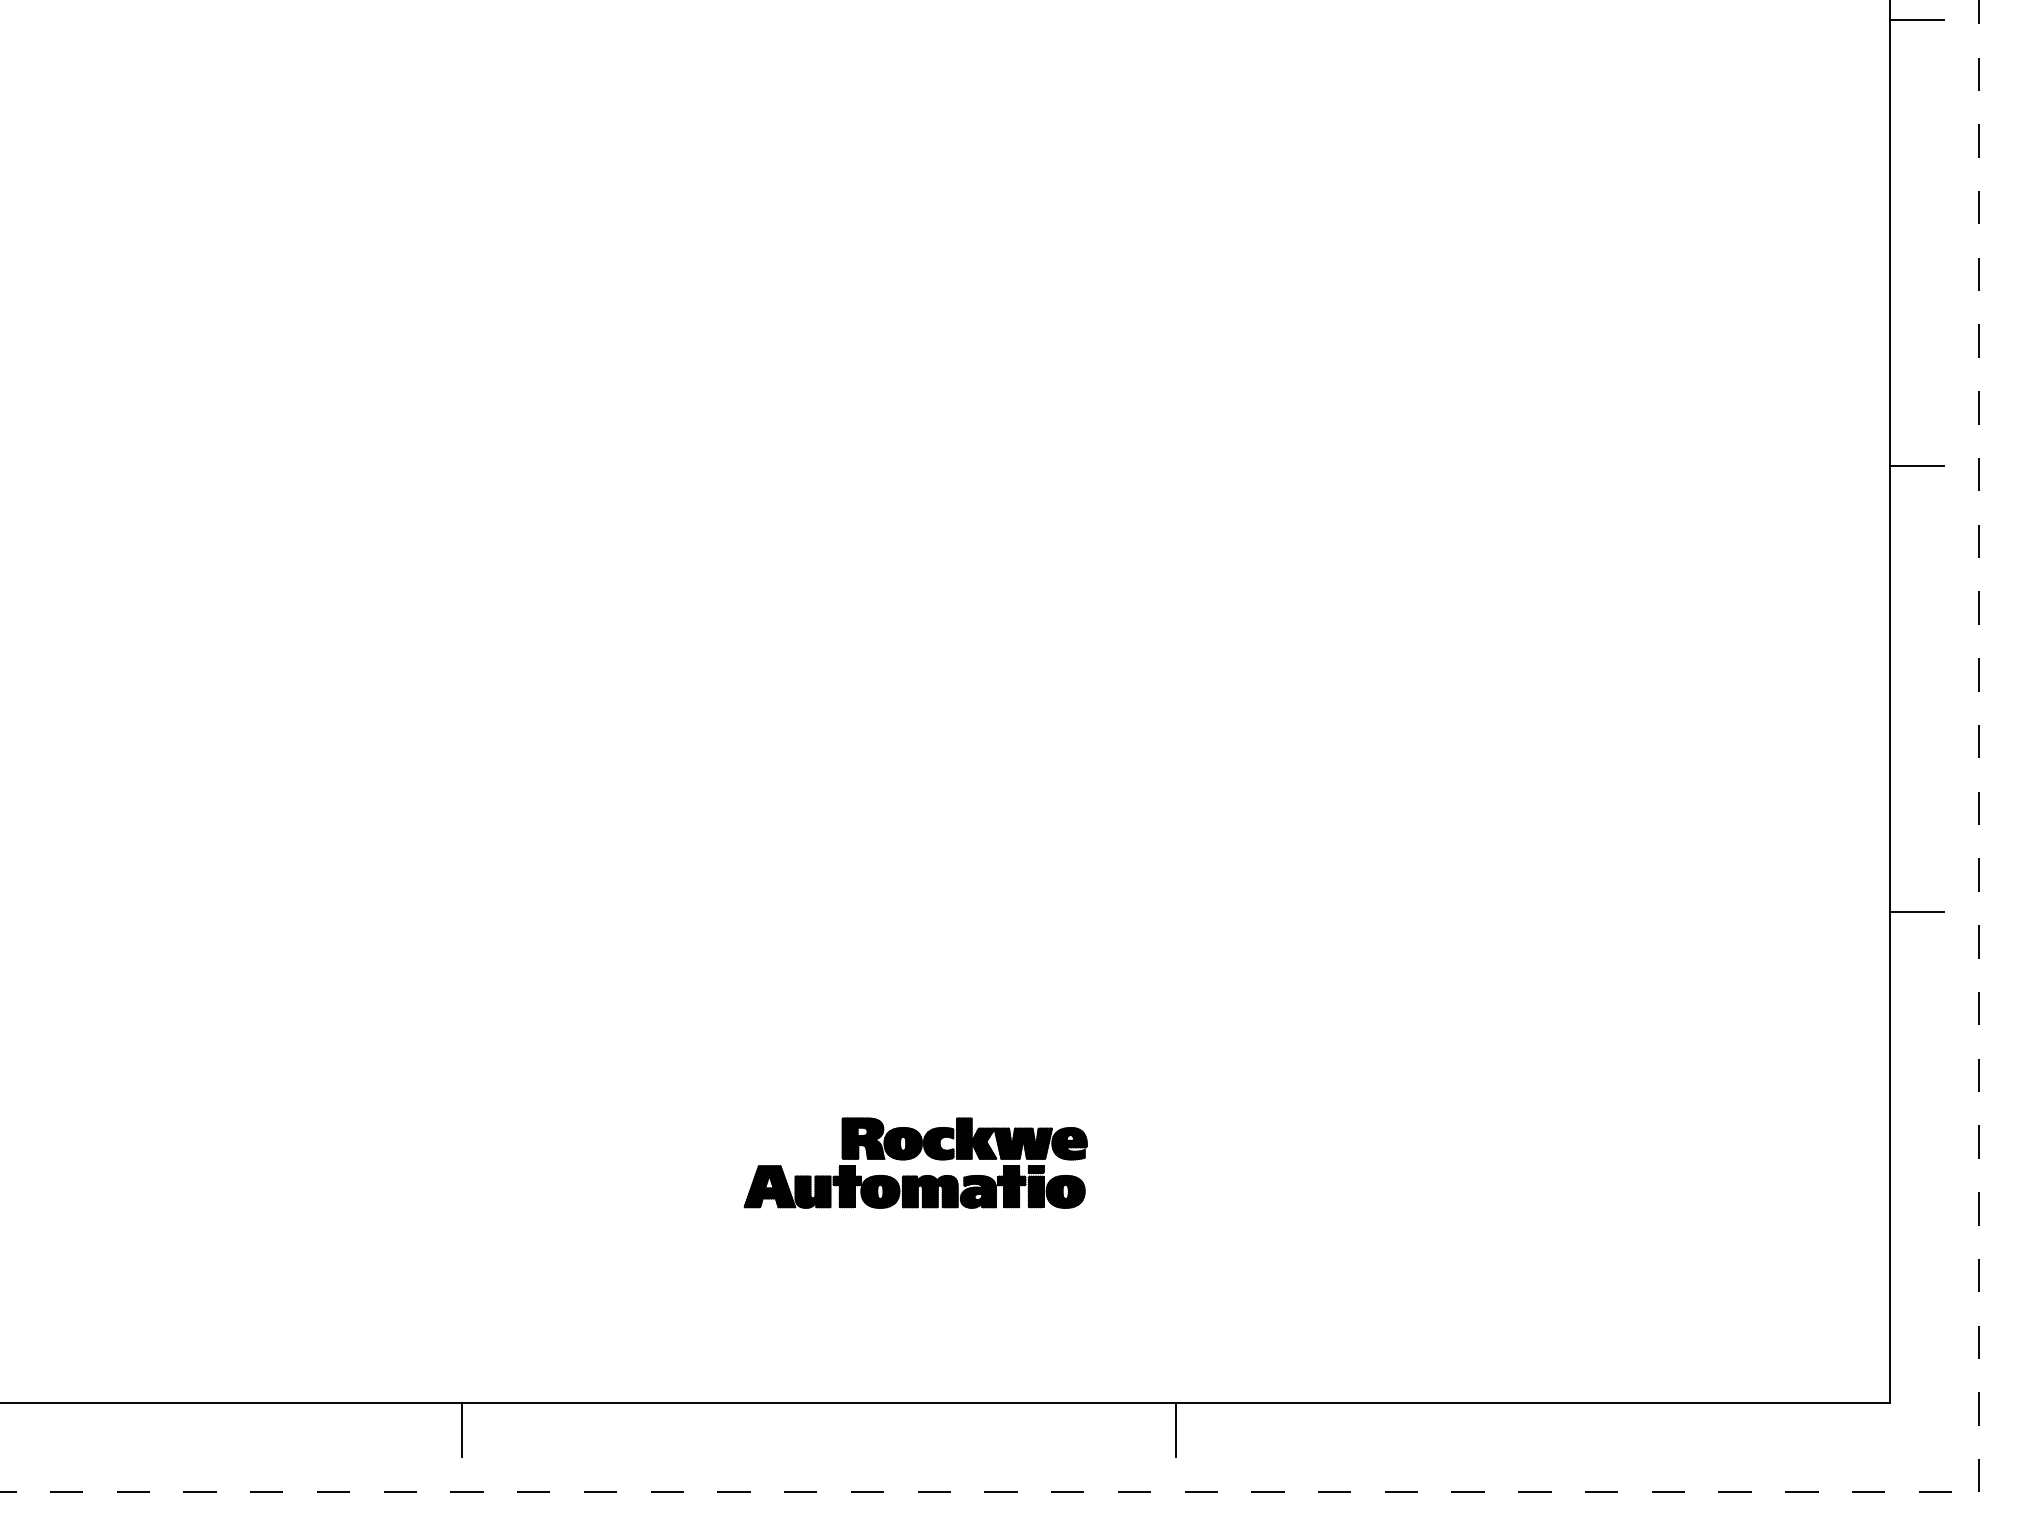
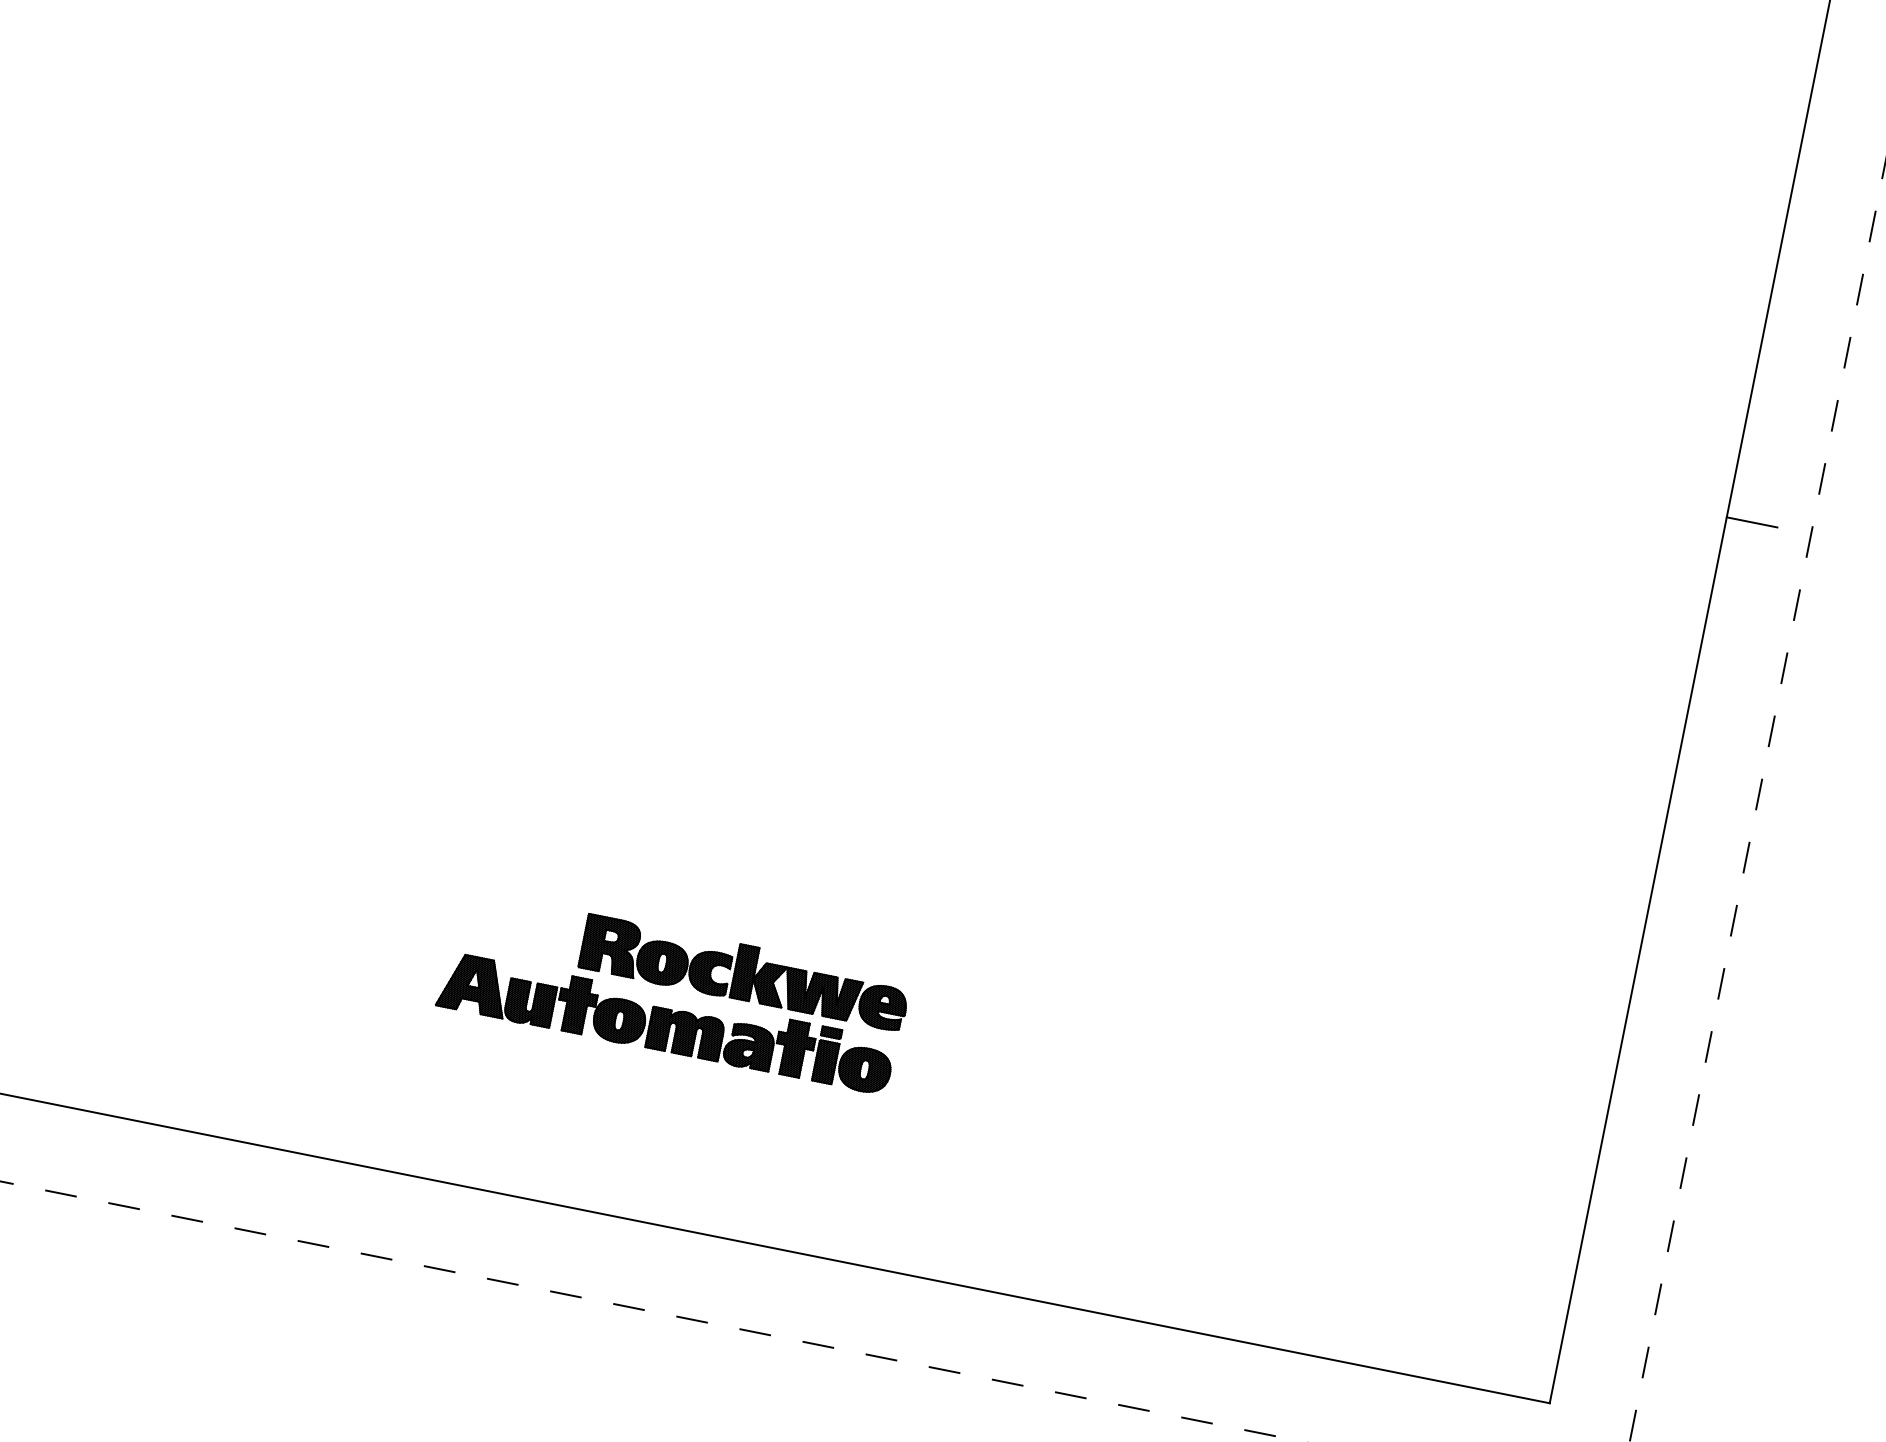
line: (1916, 20) -> (1835, 100), removed
line: (1916, 912) -> (1667, 944), removed
part: (915, 1162) -> (673, 991), size x1.4
line: (462, 1429) -> (194, 1158), removed
line: (1176, 1429) -> (869, 1293), removed

